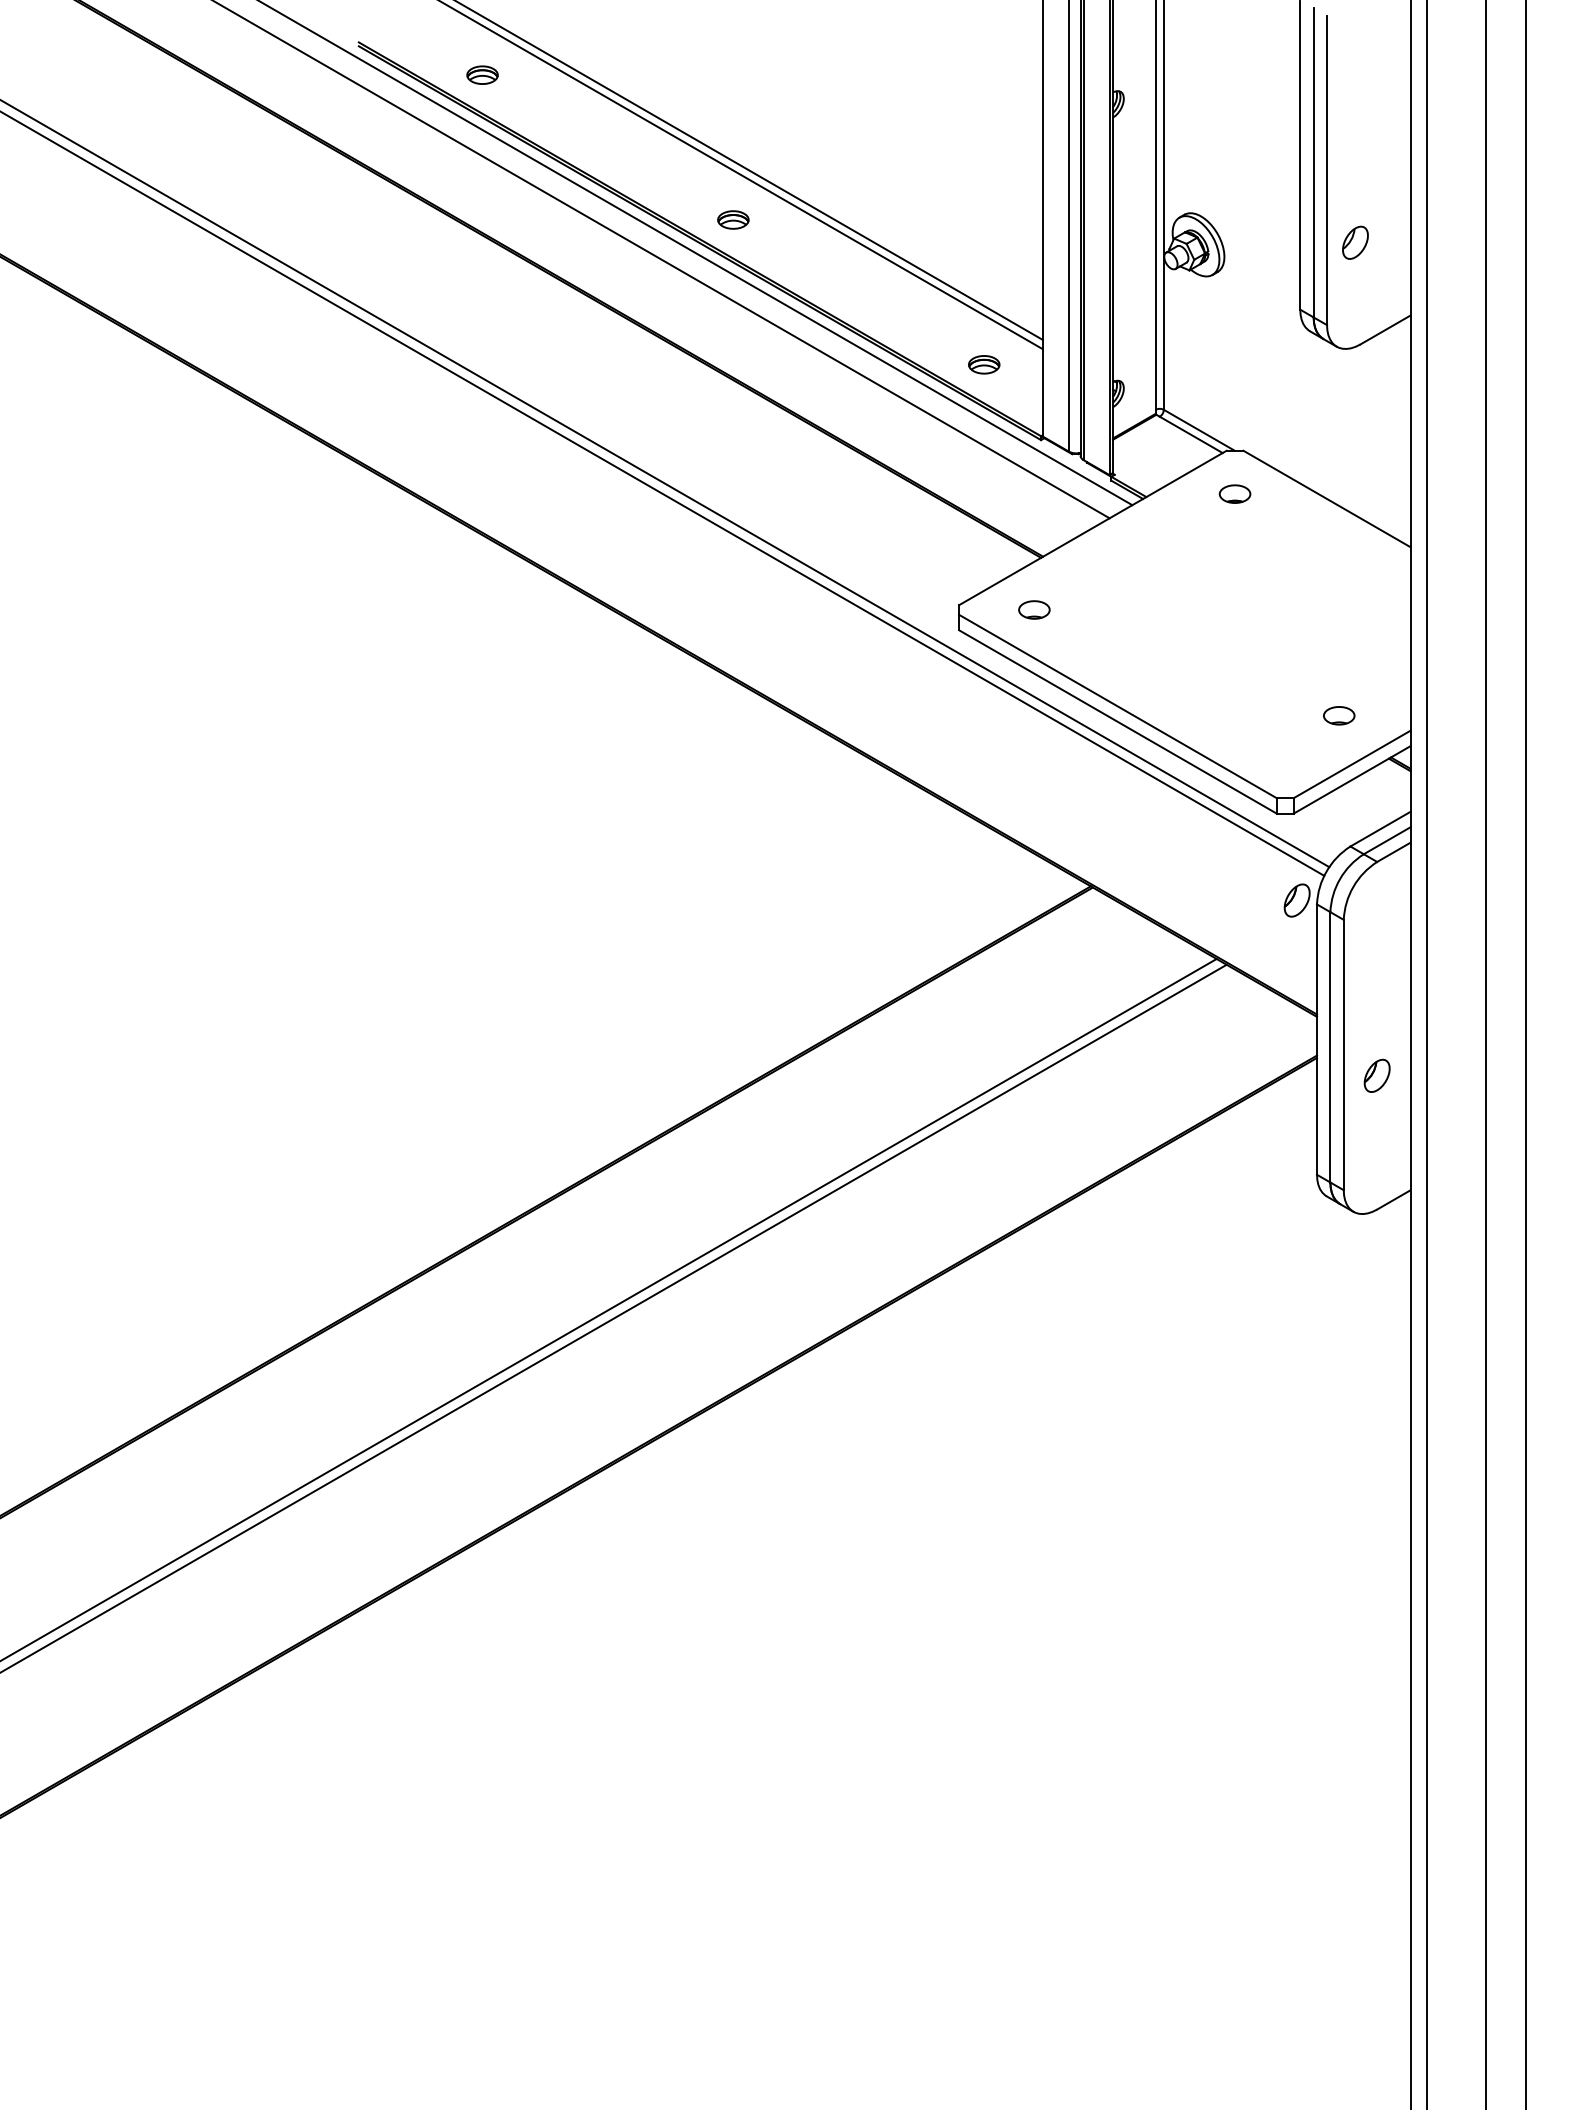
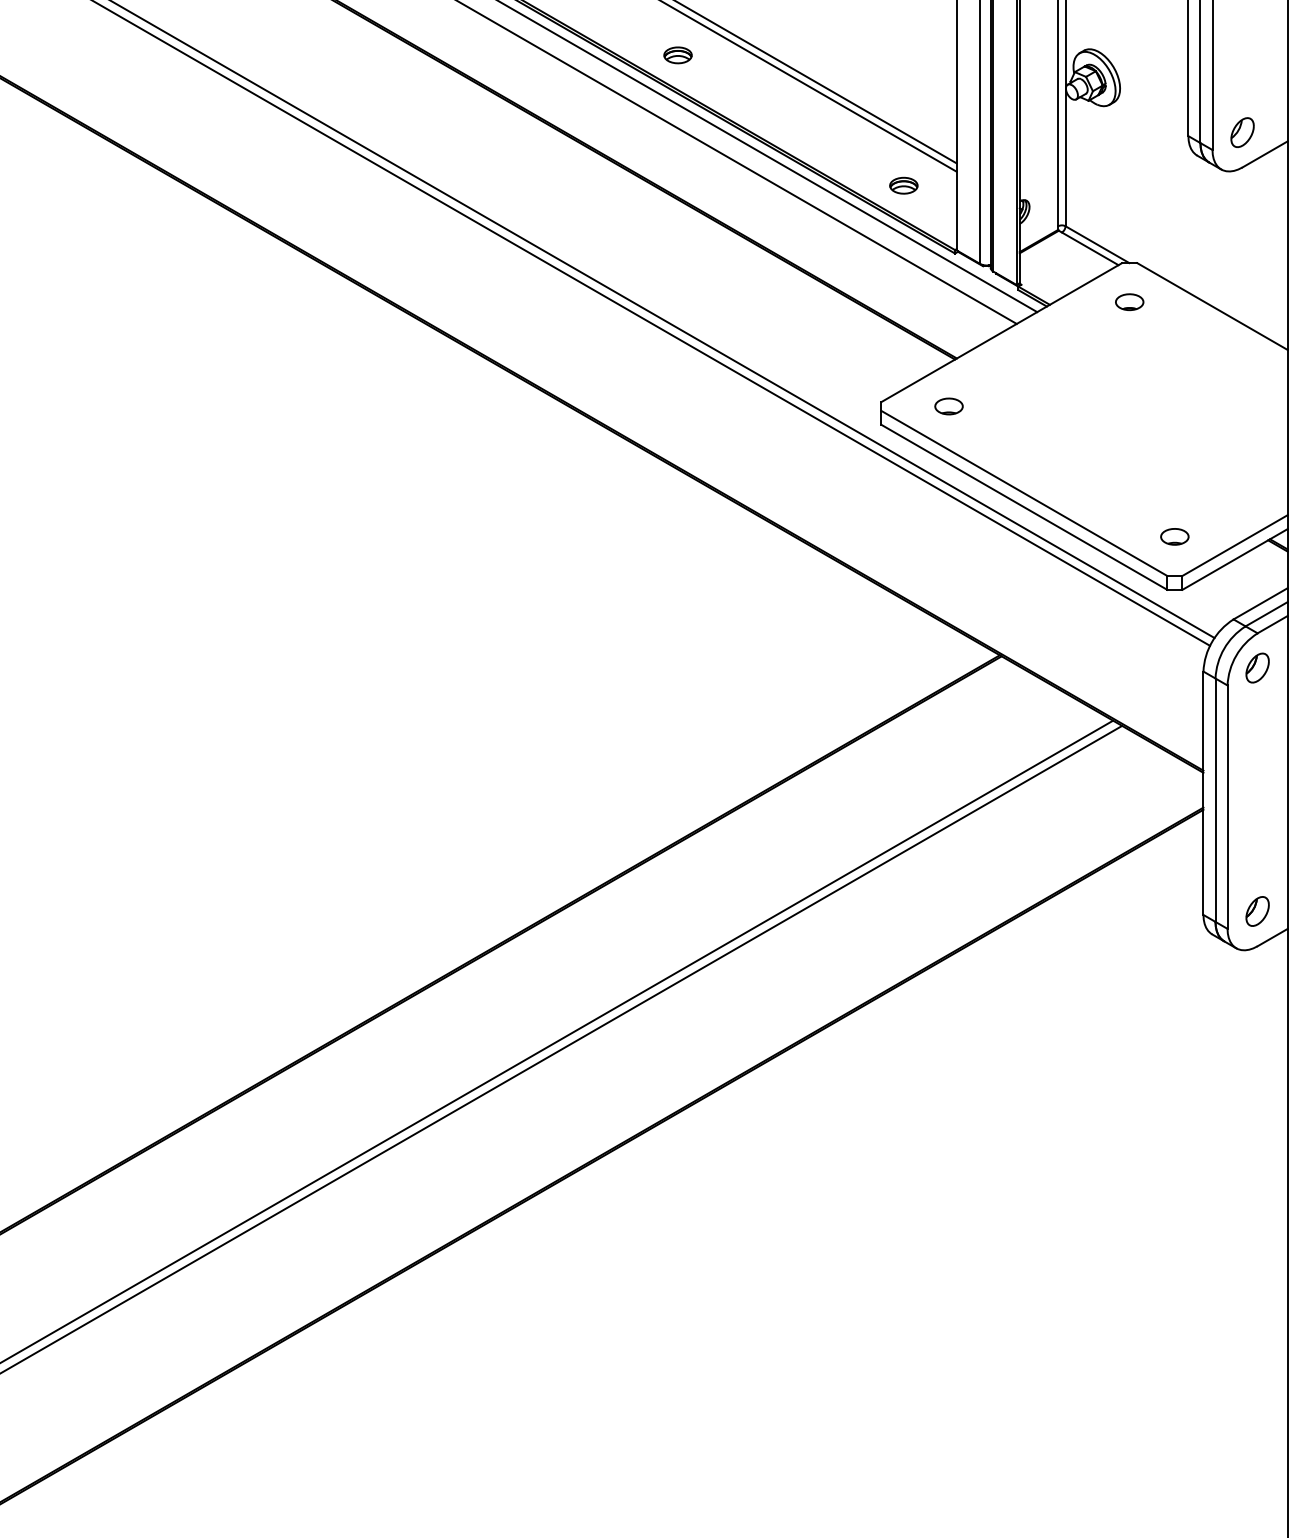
part: (1355, 242) -> (1242, 132), moved
part: (1339, 715) -> (1175, 536), moved
part: (1296, 900) -> (1257, 668), moved
part: (1376, 1075) -> (1257, 911), moved

